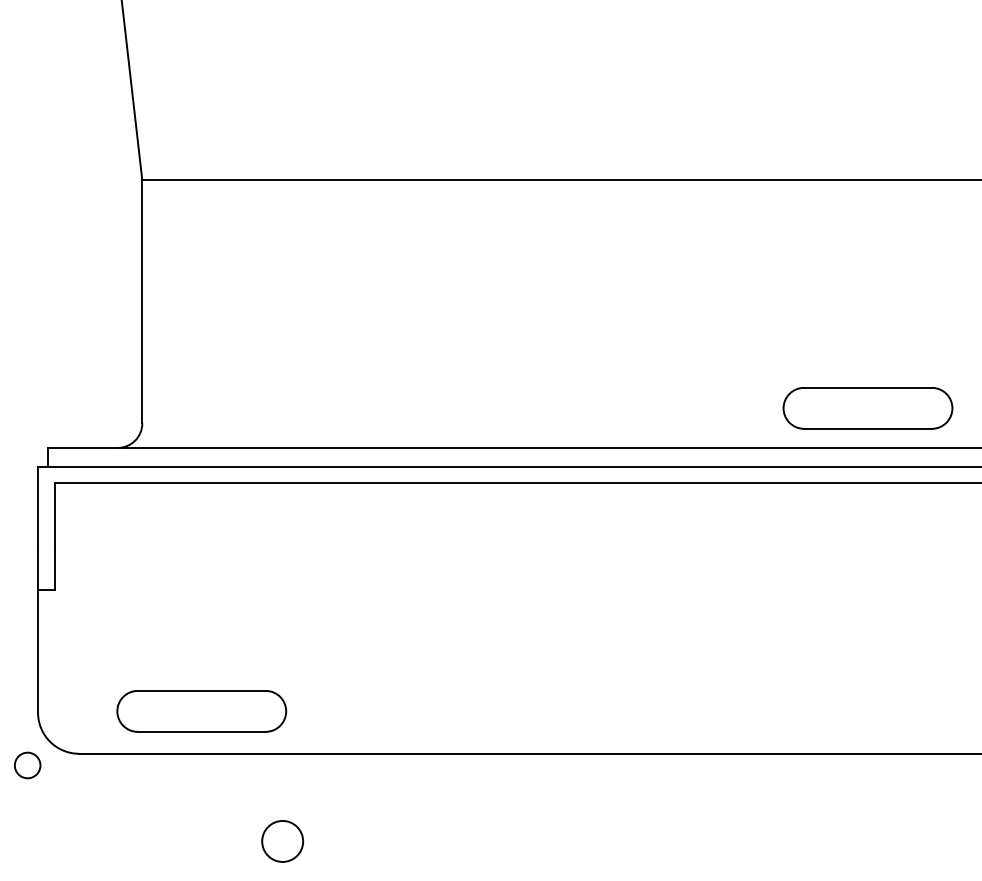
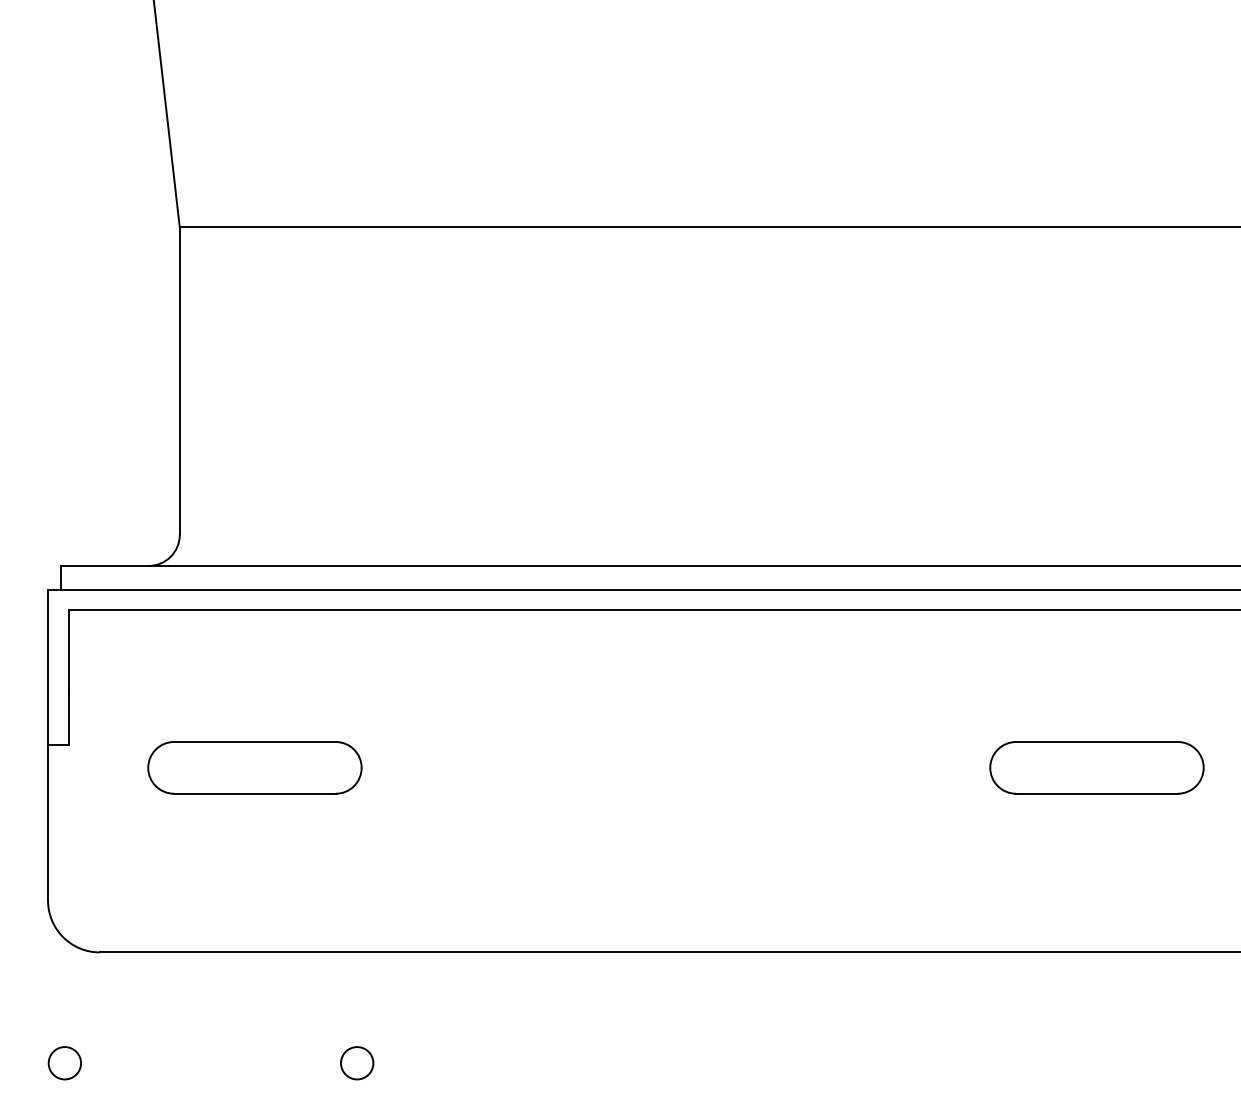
part: (867, 408) -> (1096, 767), moved
part: (201, 711) -> (254, 767), moved
circle: (27, 765) -> (64, 1063), moved
circle: (282, 841) -> (357, 1063), size x0.62

